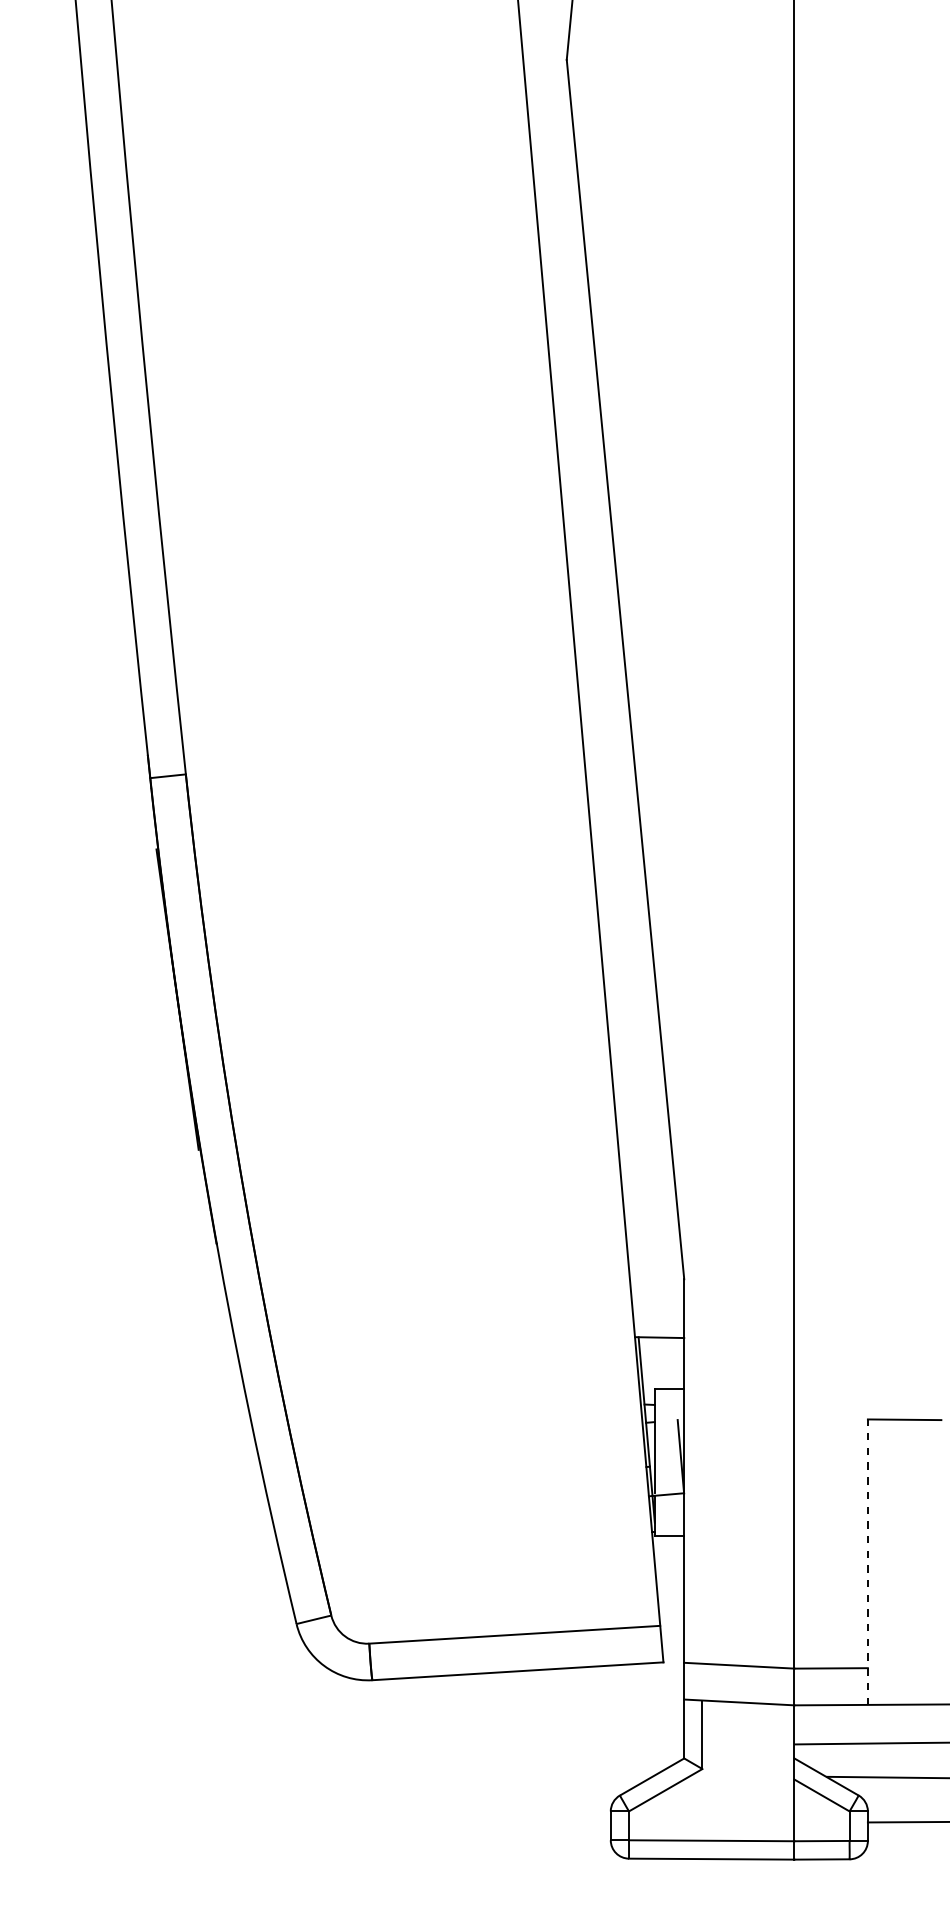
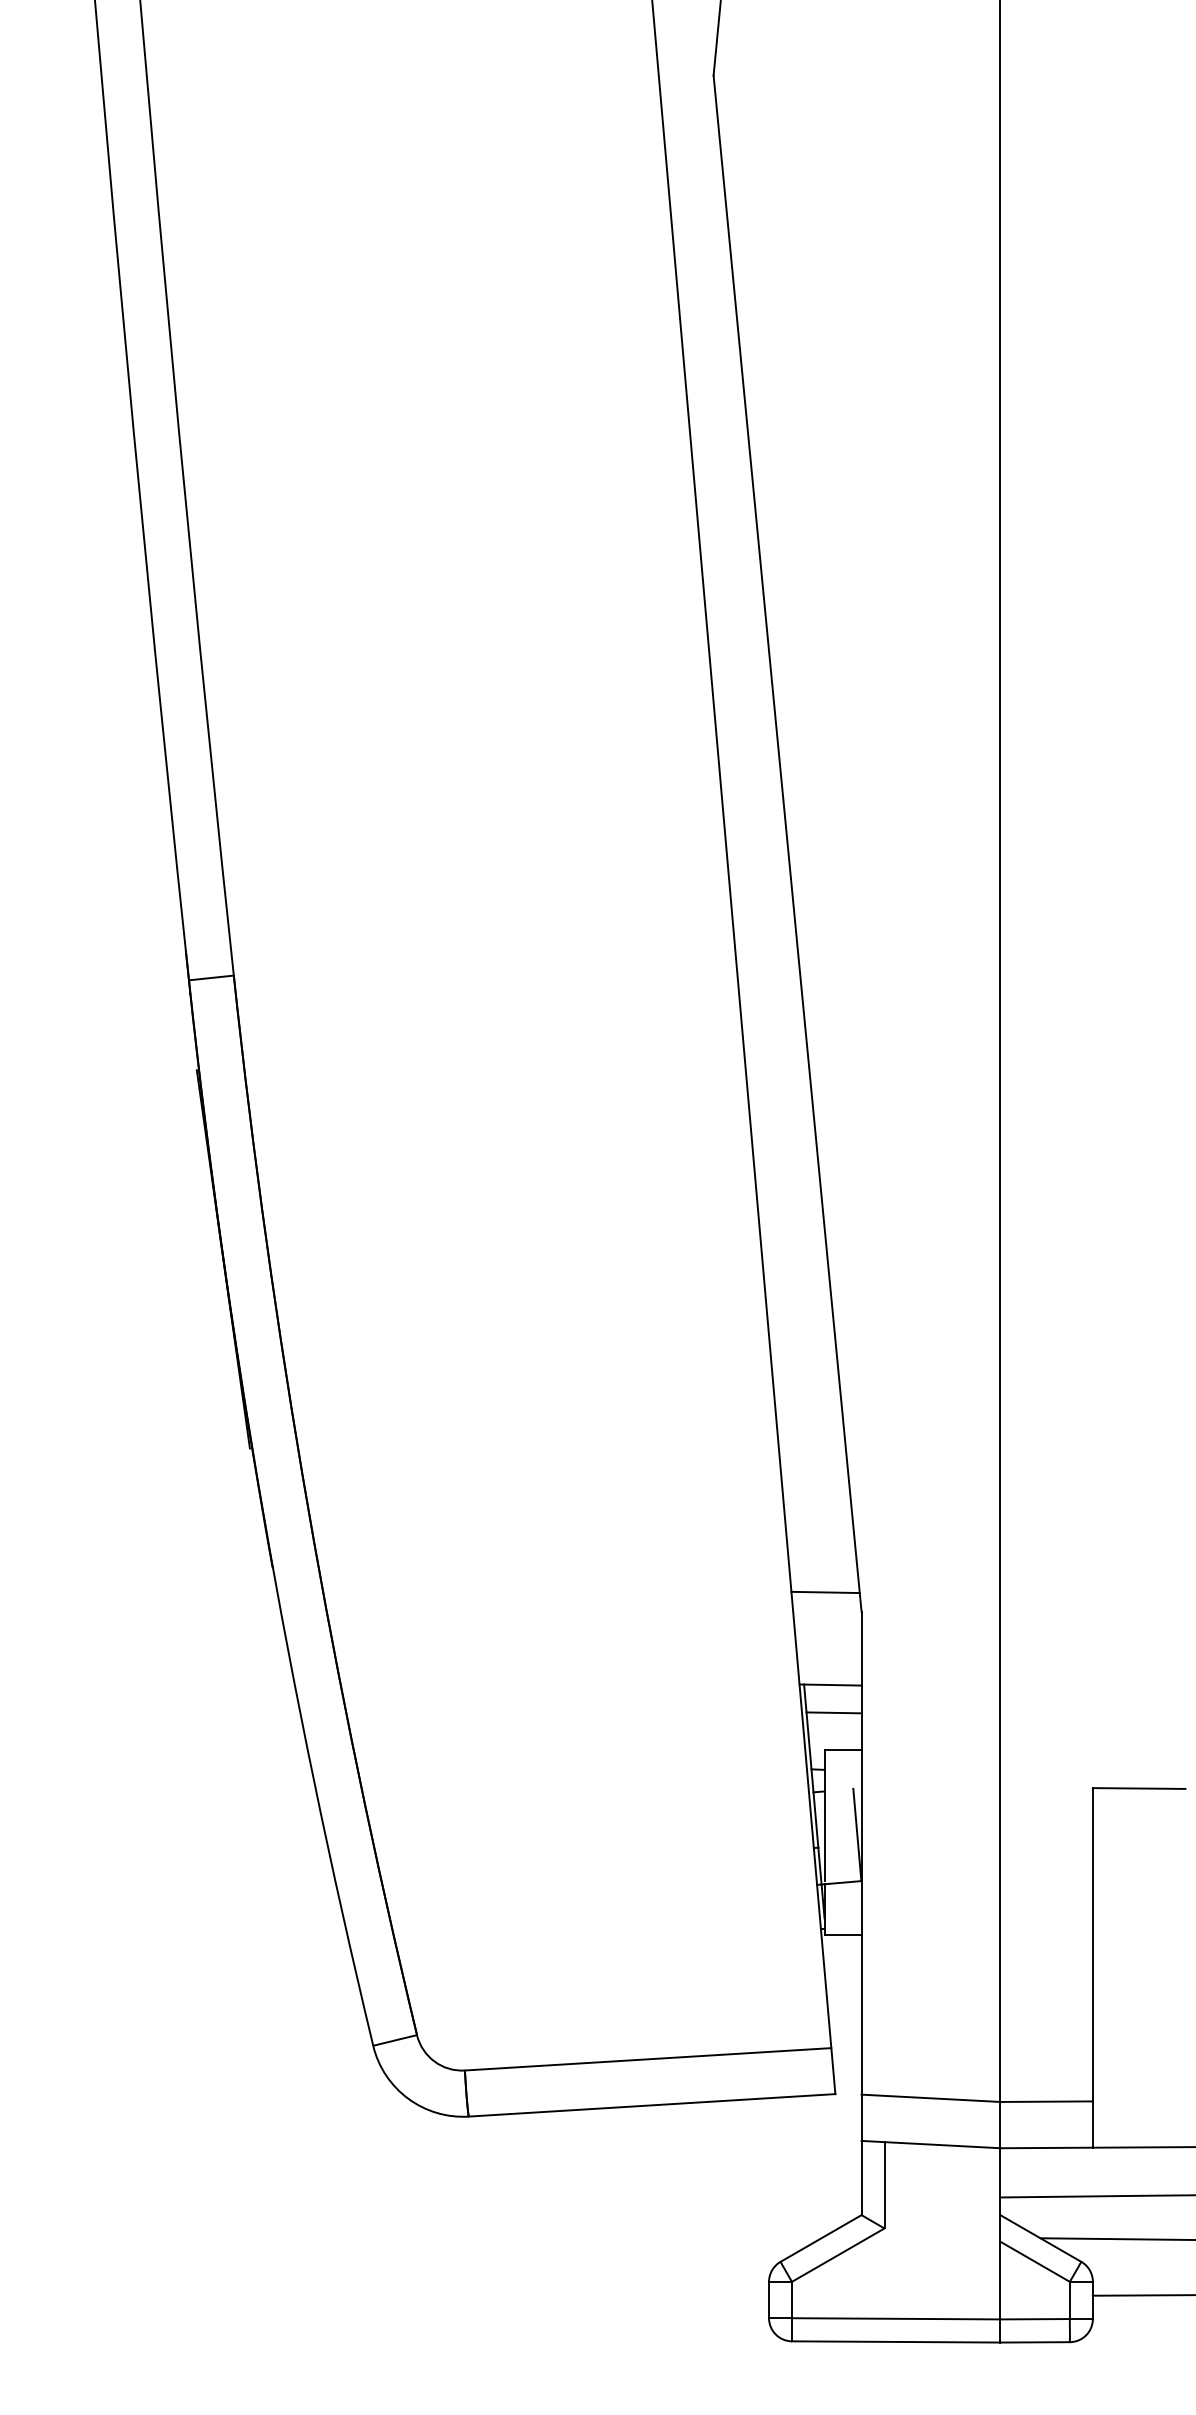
line: (655, 1264) -> (825, 1592), added
line: (661, 1359) -> (833, 1712), added
line: (867, 1561) -> (1092, 1967), dashed -> solid

